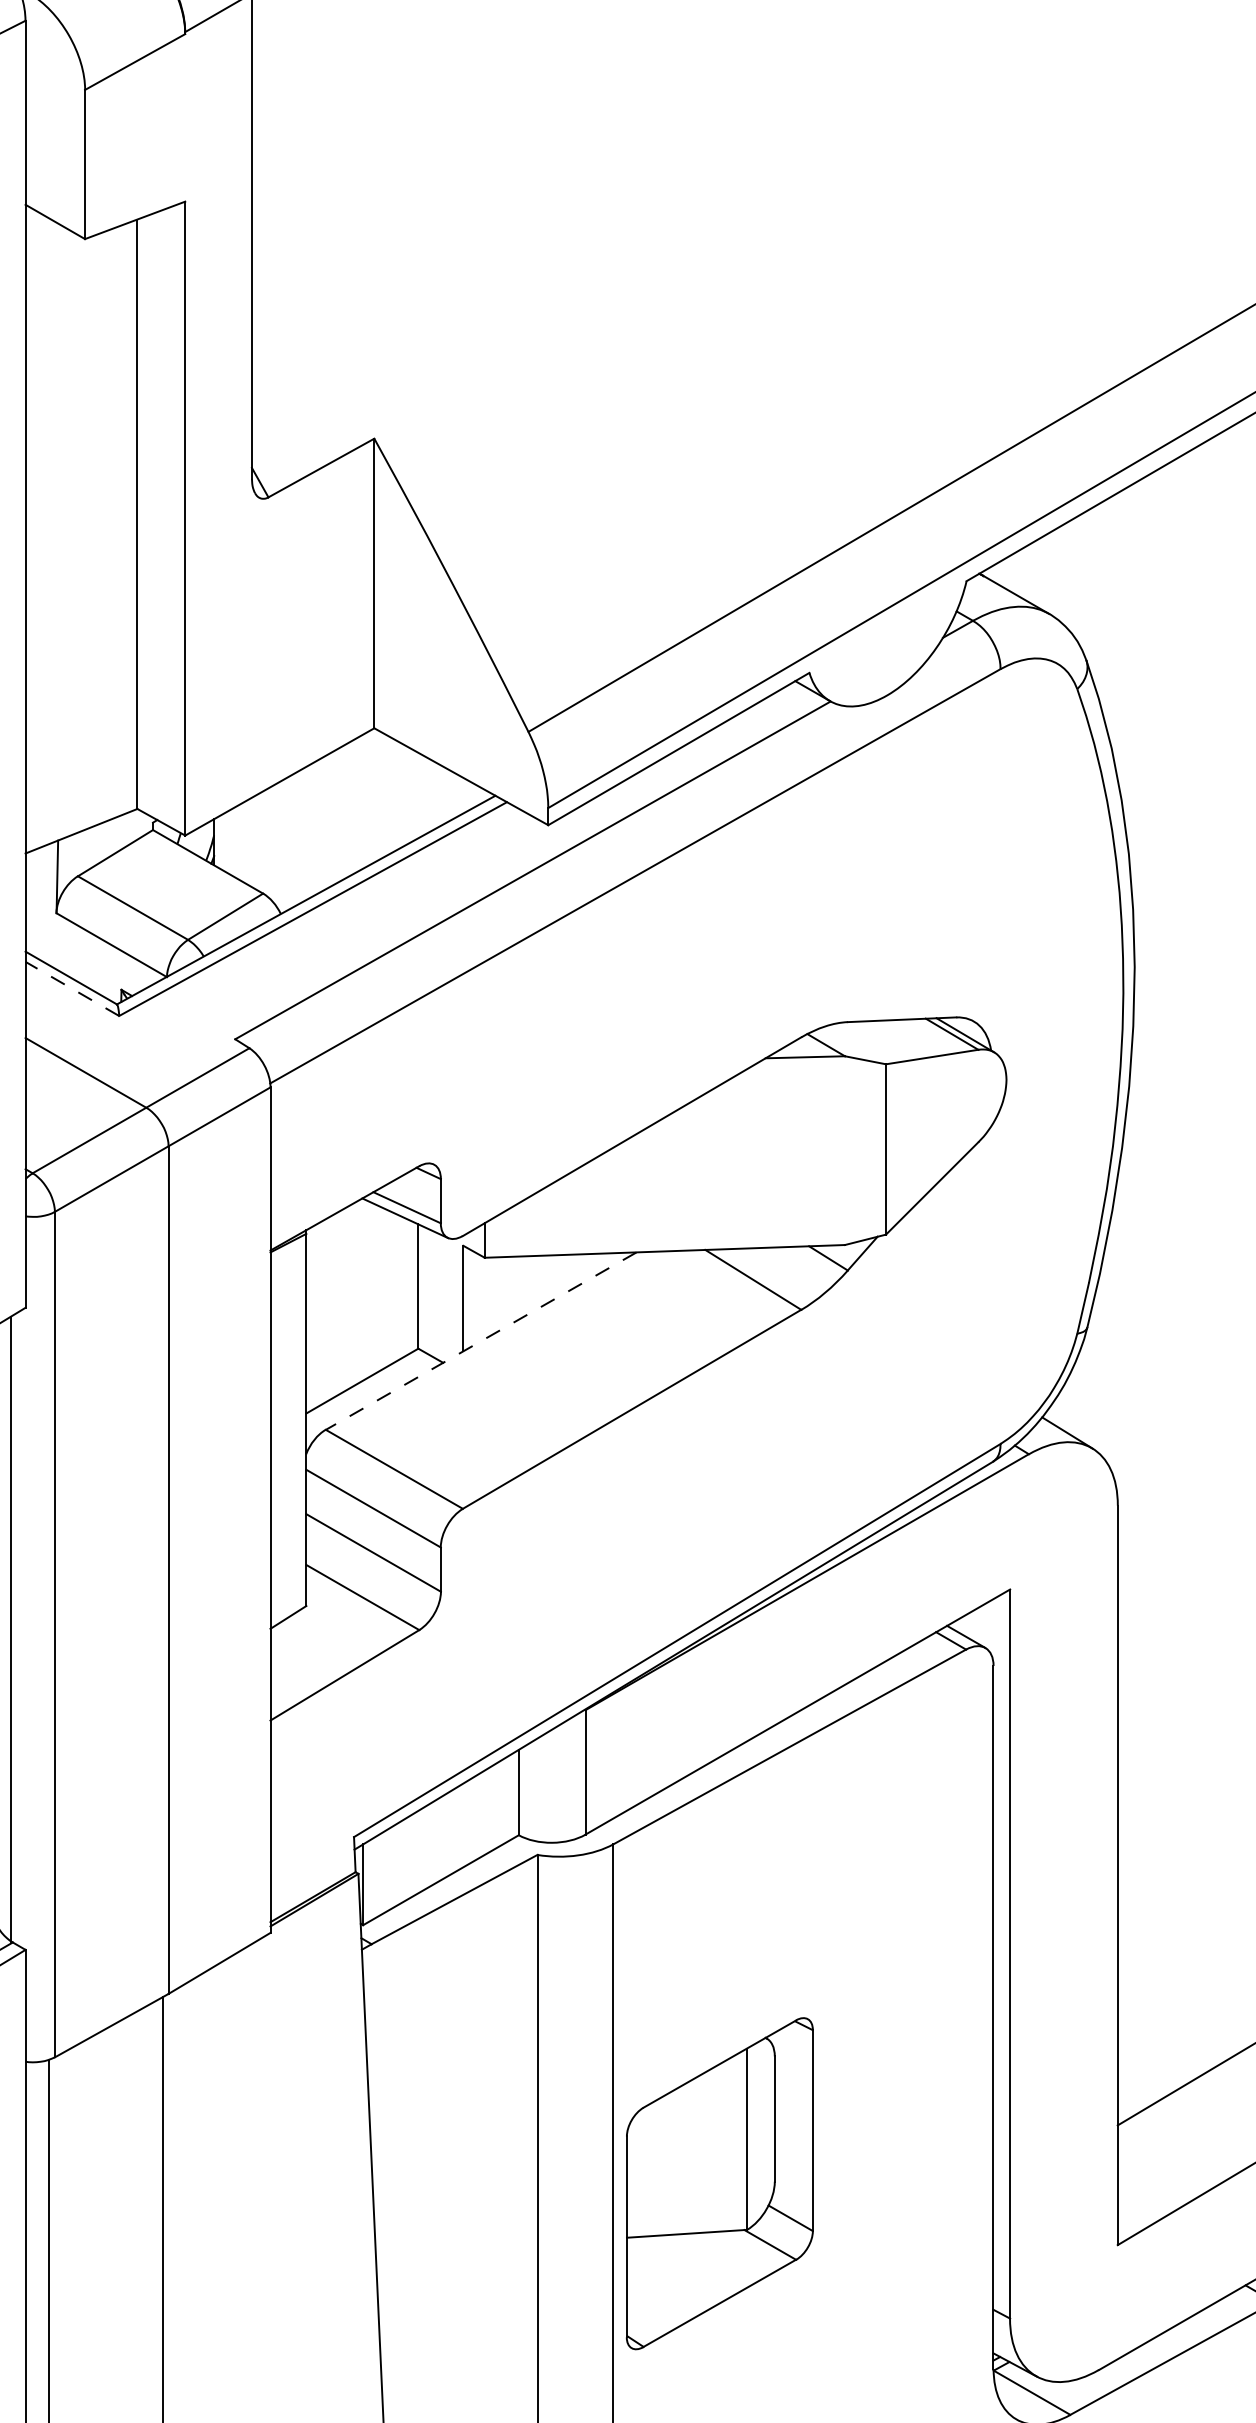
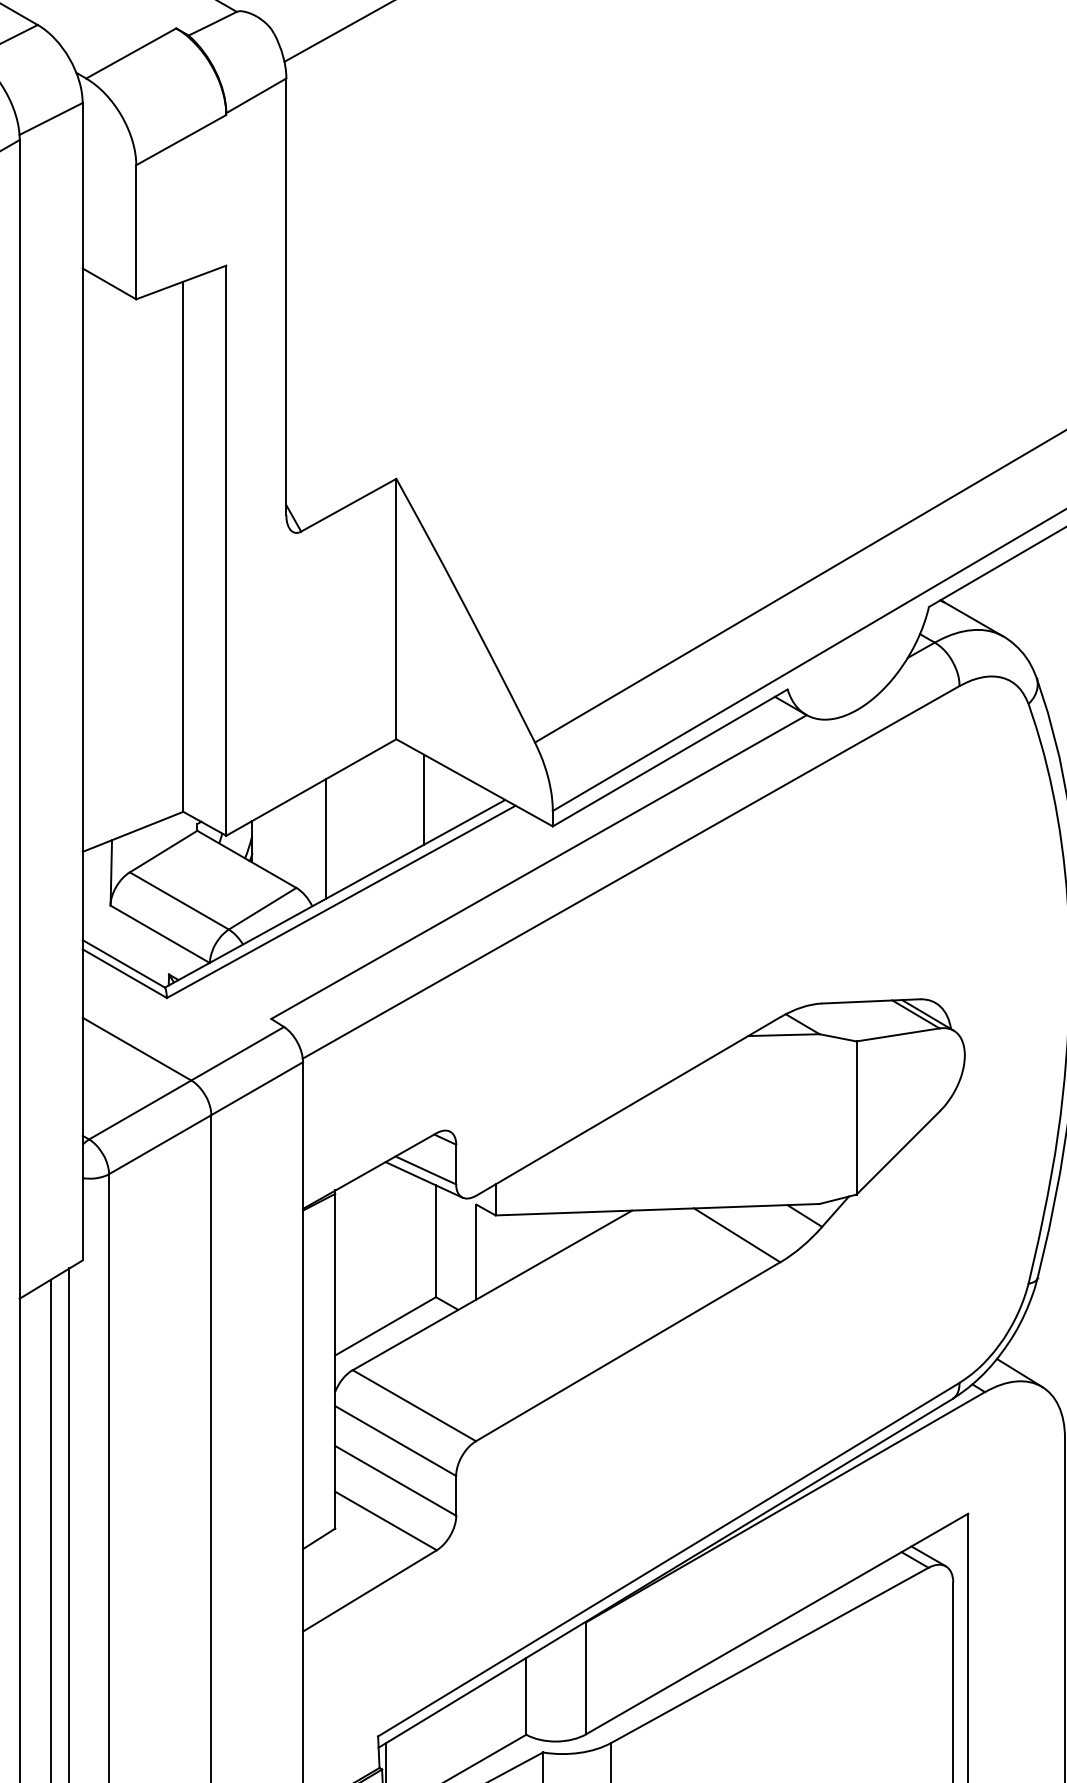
line: (405, 795) -> (424, 799), added
line: (296, 838) -> (326, 838), added
line: (71, 988) -> (124, 973), dashed -> solid
line: (481, 1341) -> (492, 1290), dashed -> solid

